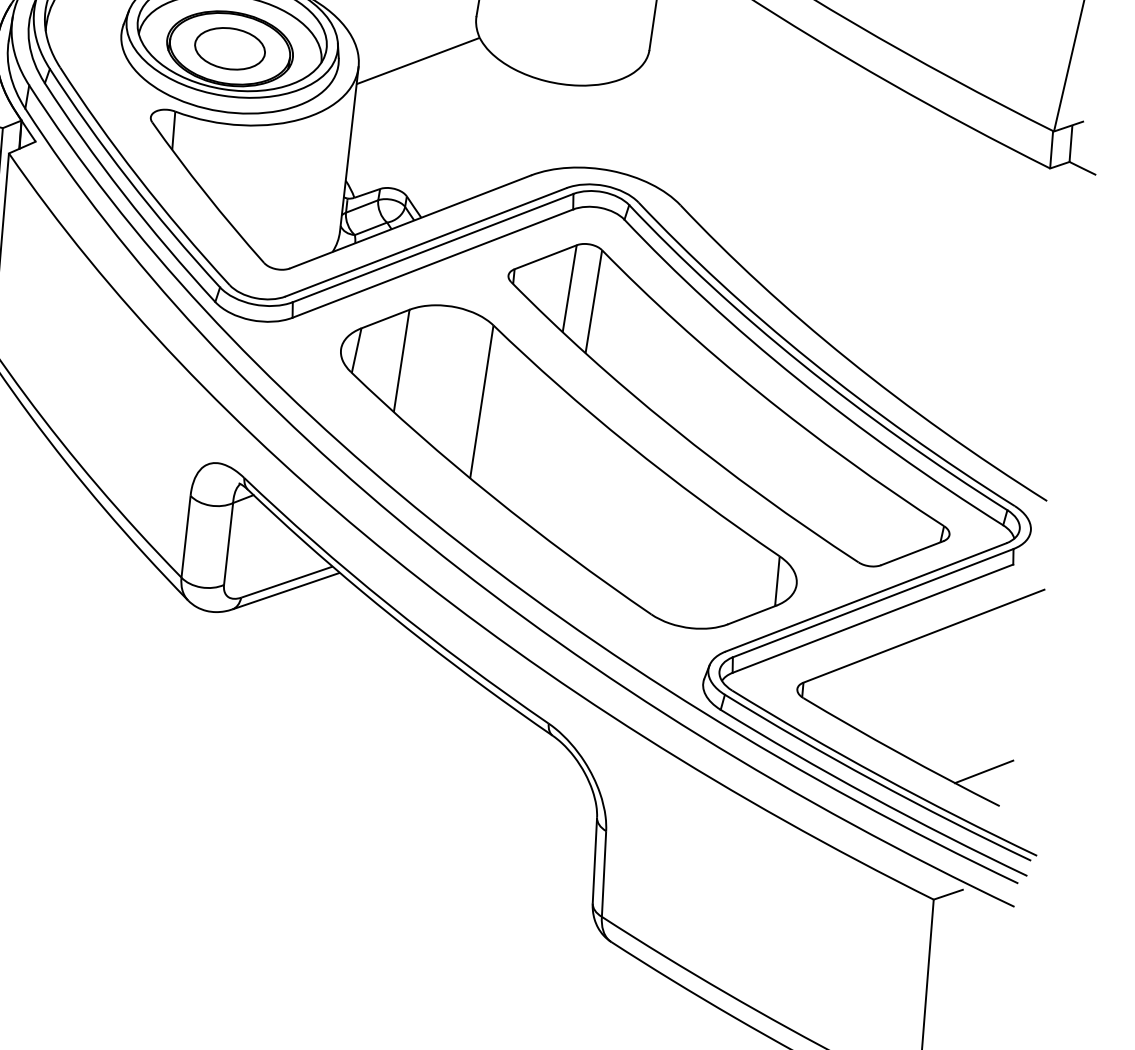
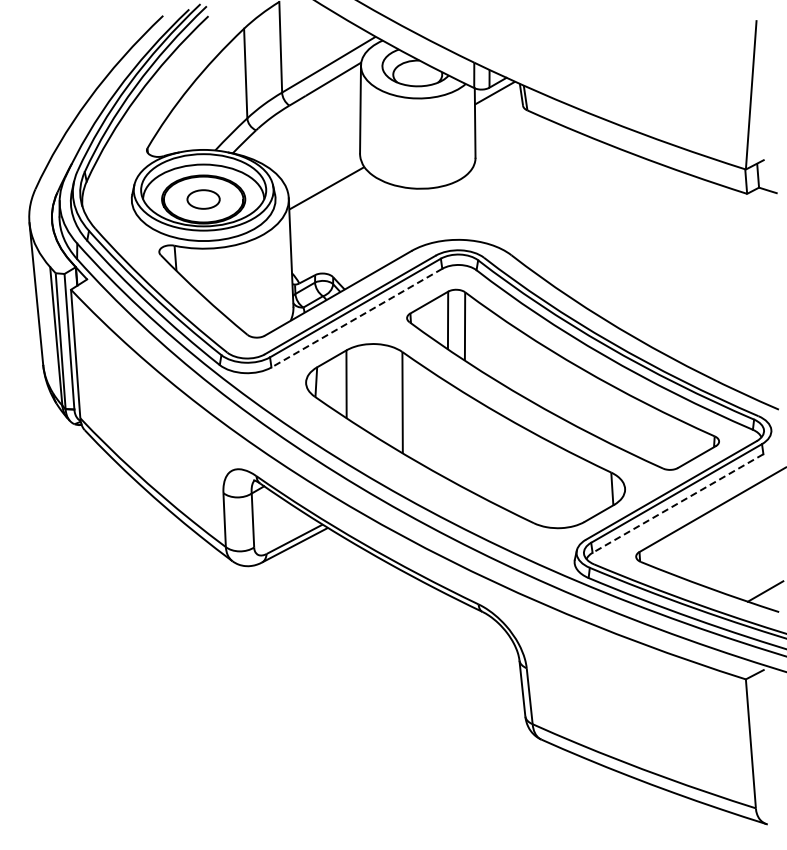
part: (229, 48) -> (203, 199), size x0.7
line: (432, 264) -> (356, 318), solid -> dashed
line: (873, 618) -> (678, 503), solid -> dashed

